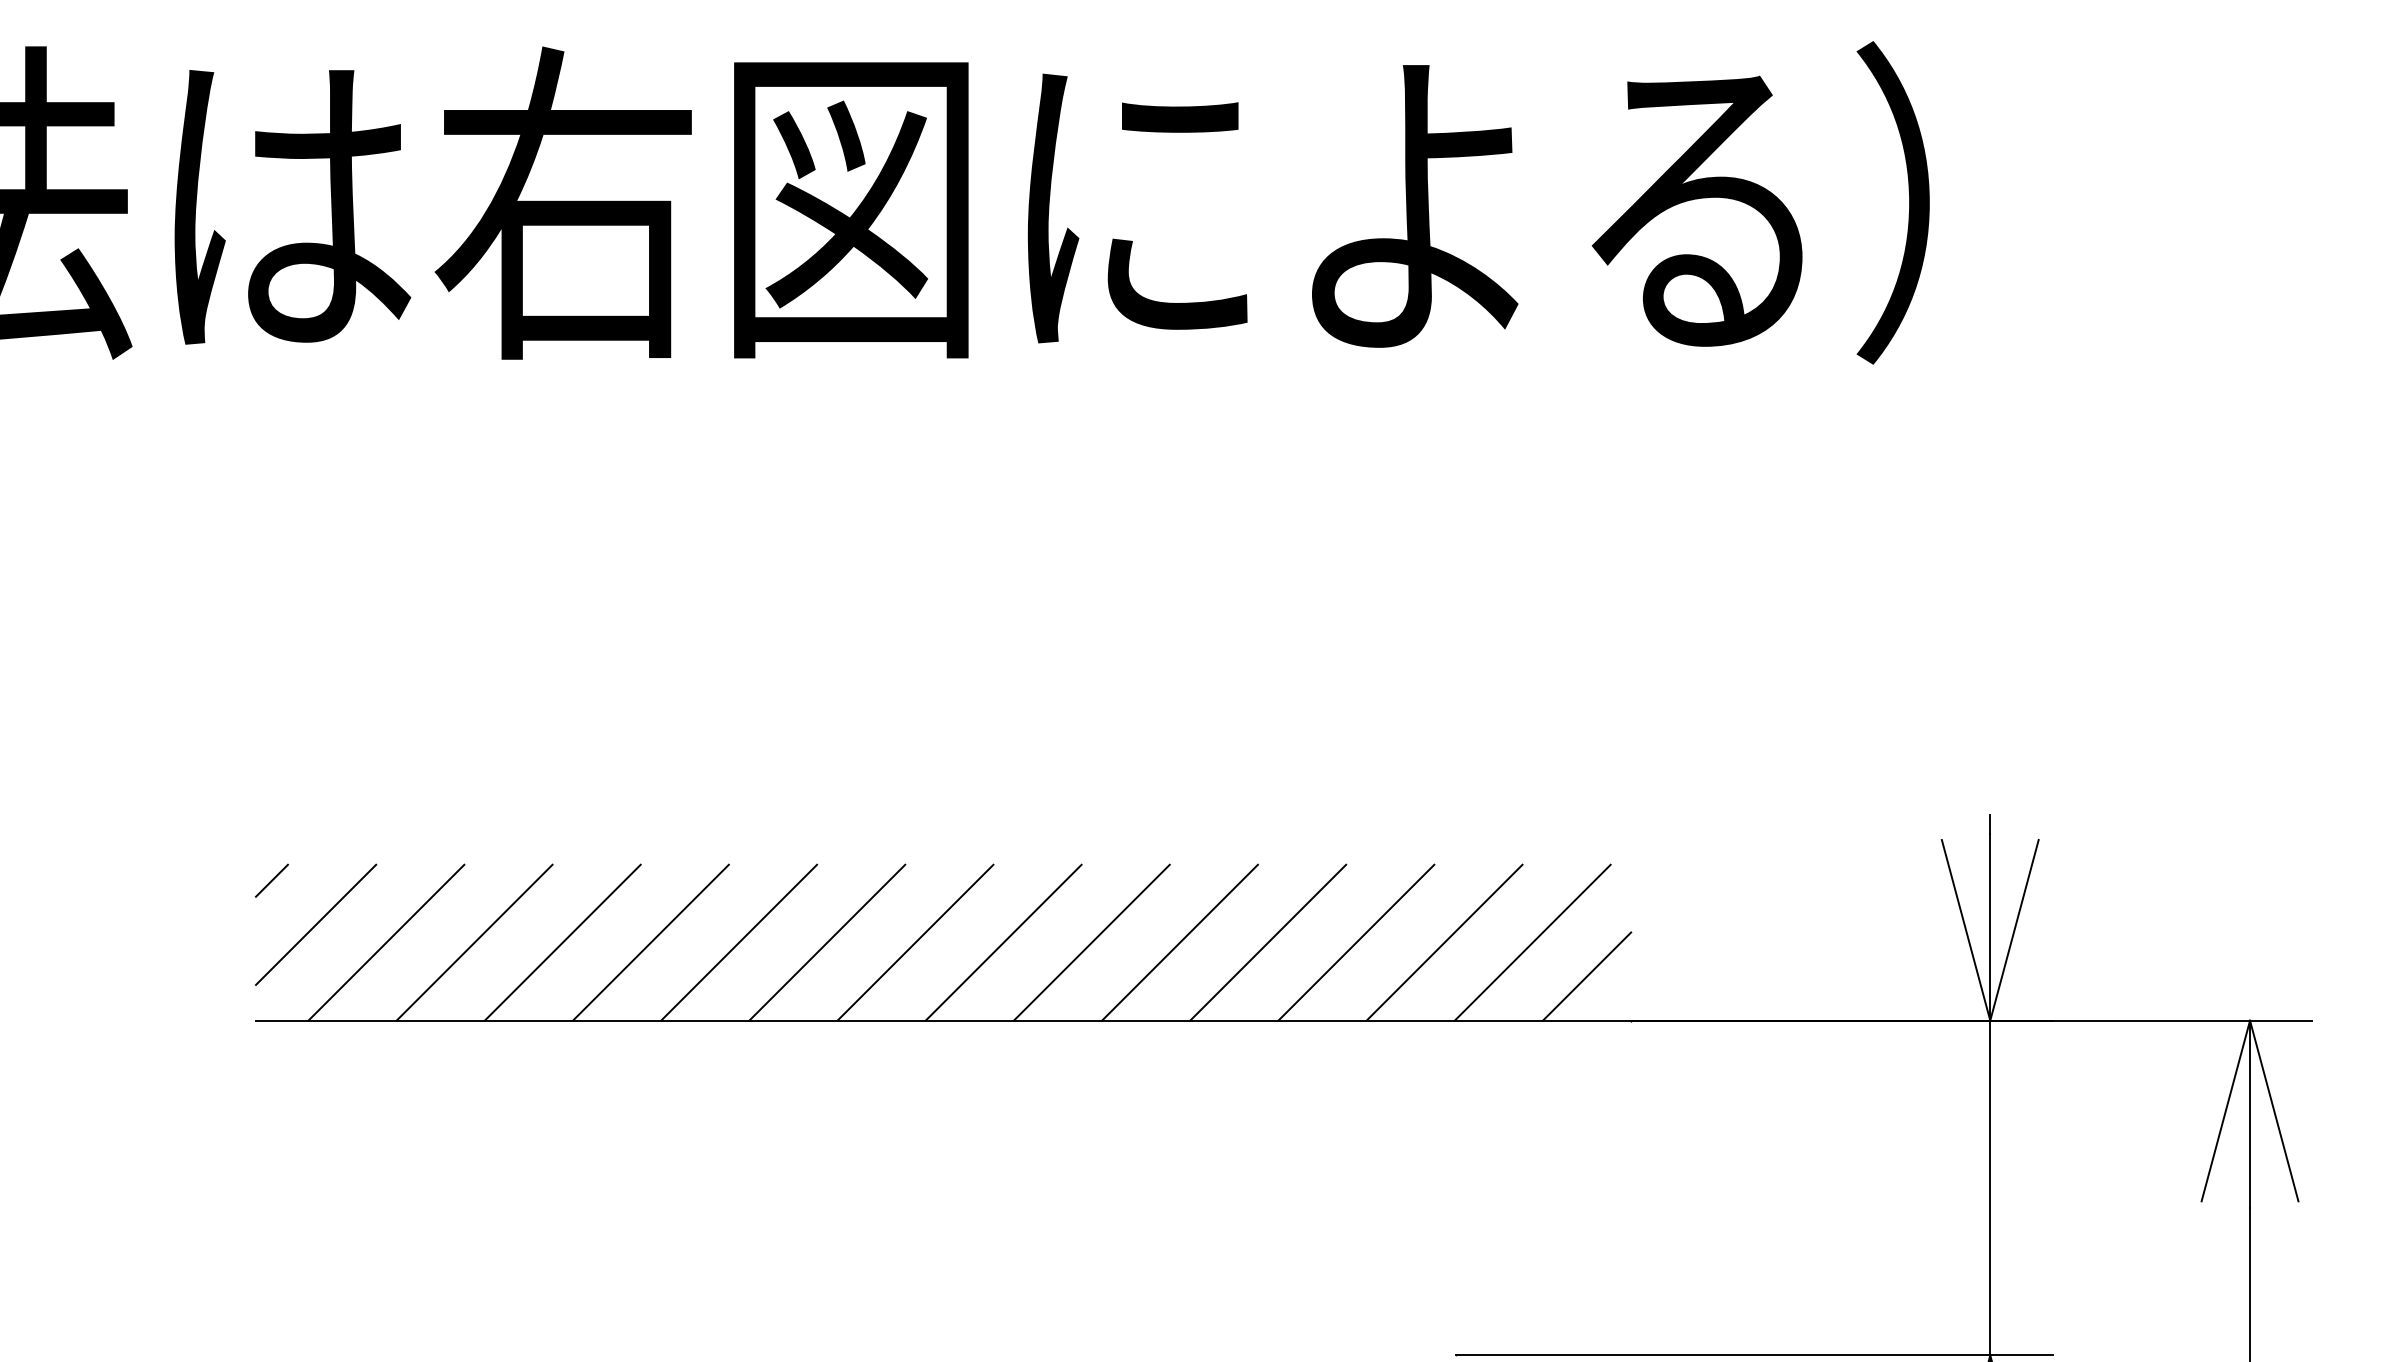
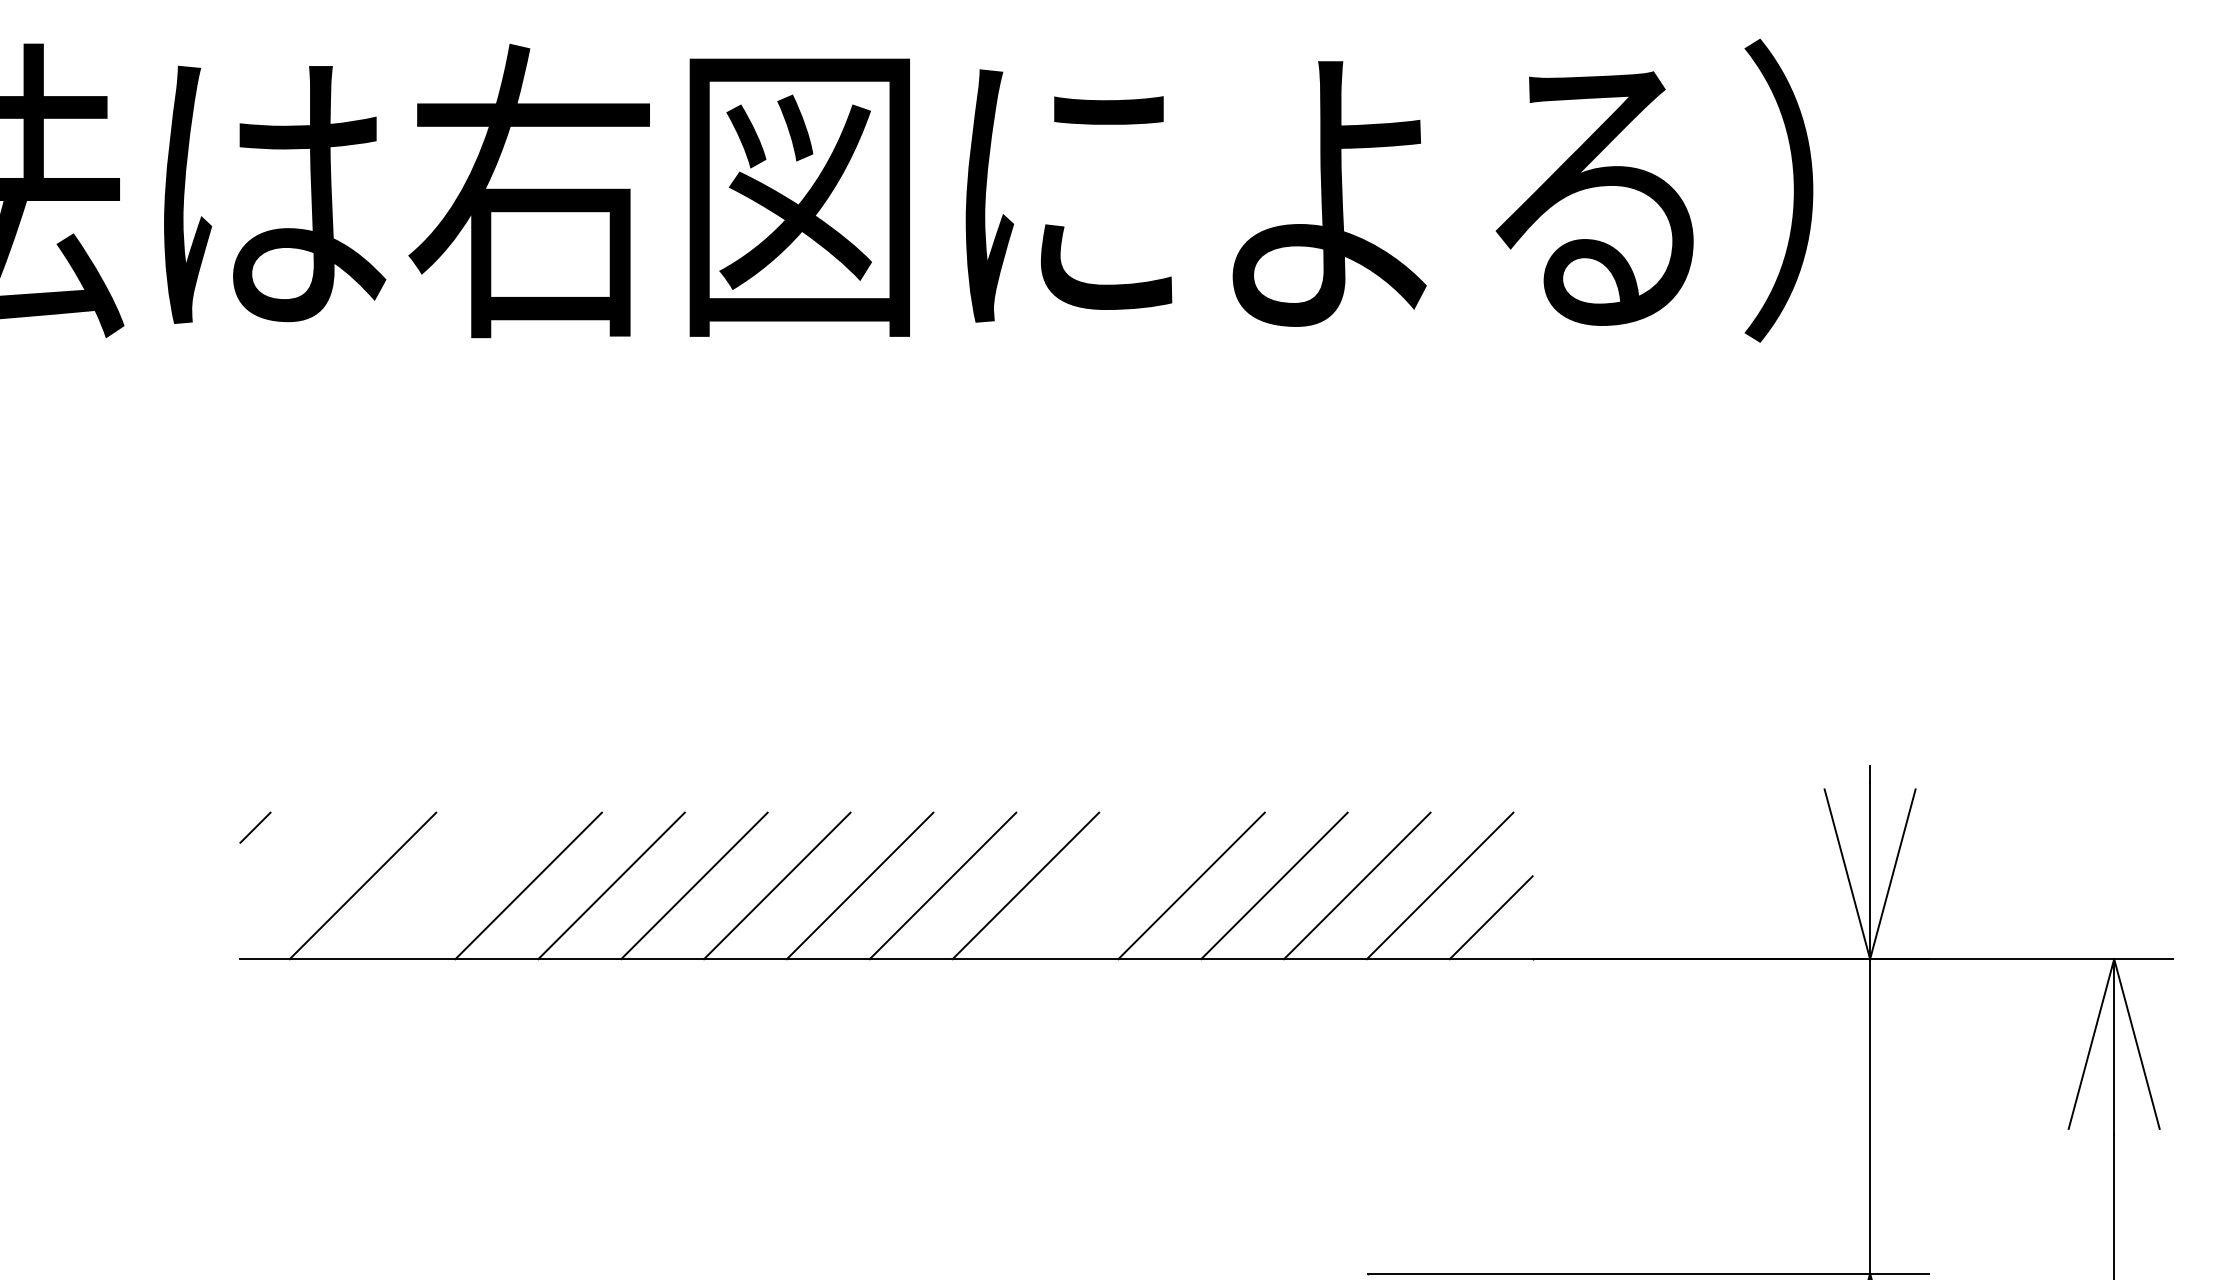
line: (315, 924) -> (296, 868), removed
line: (474, 942) -> (445, 885), removed
line: (1179, 942) -> (1108, 885), removed

